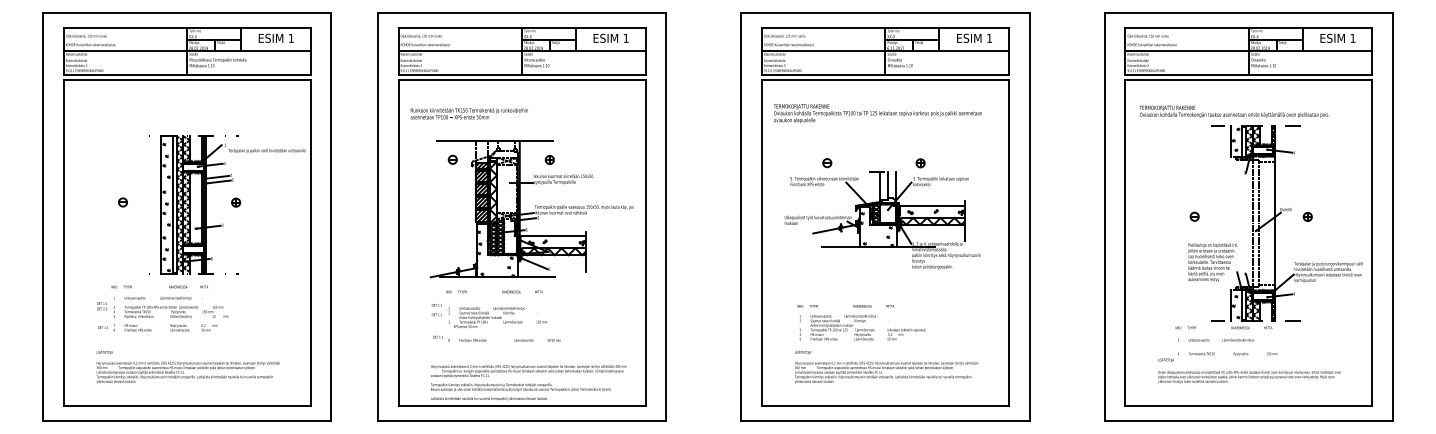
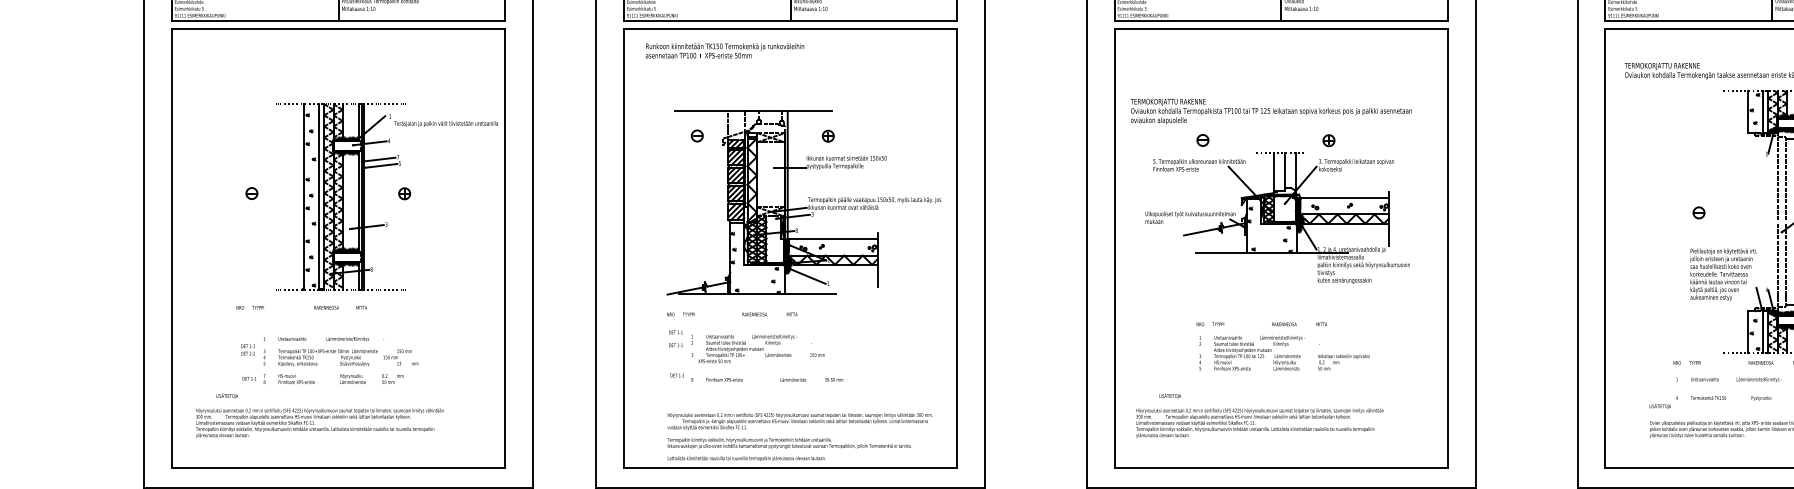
text: (468, 113) -> (723, 50), moved
text: (877, 113) -> (1270, 111), moved
text: (494, 291) -> (731, 313), moved
text: (162, 313) -> (329, 359), moved
text: (861, 322) -> (1282, 346), moved
text: (187, 372) -> (318, 423), moved
text: (886, 372) -> (1259, 423), moved

